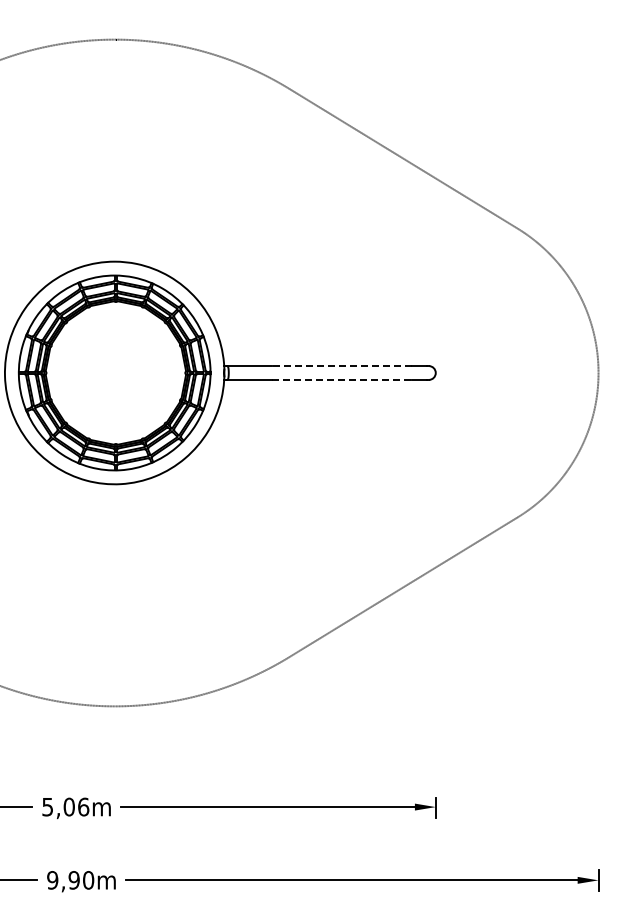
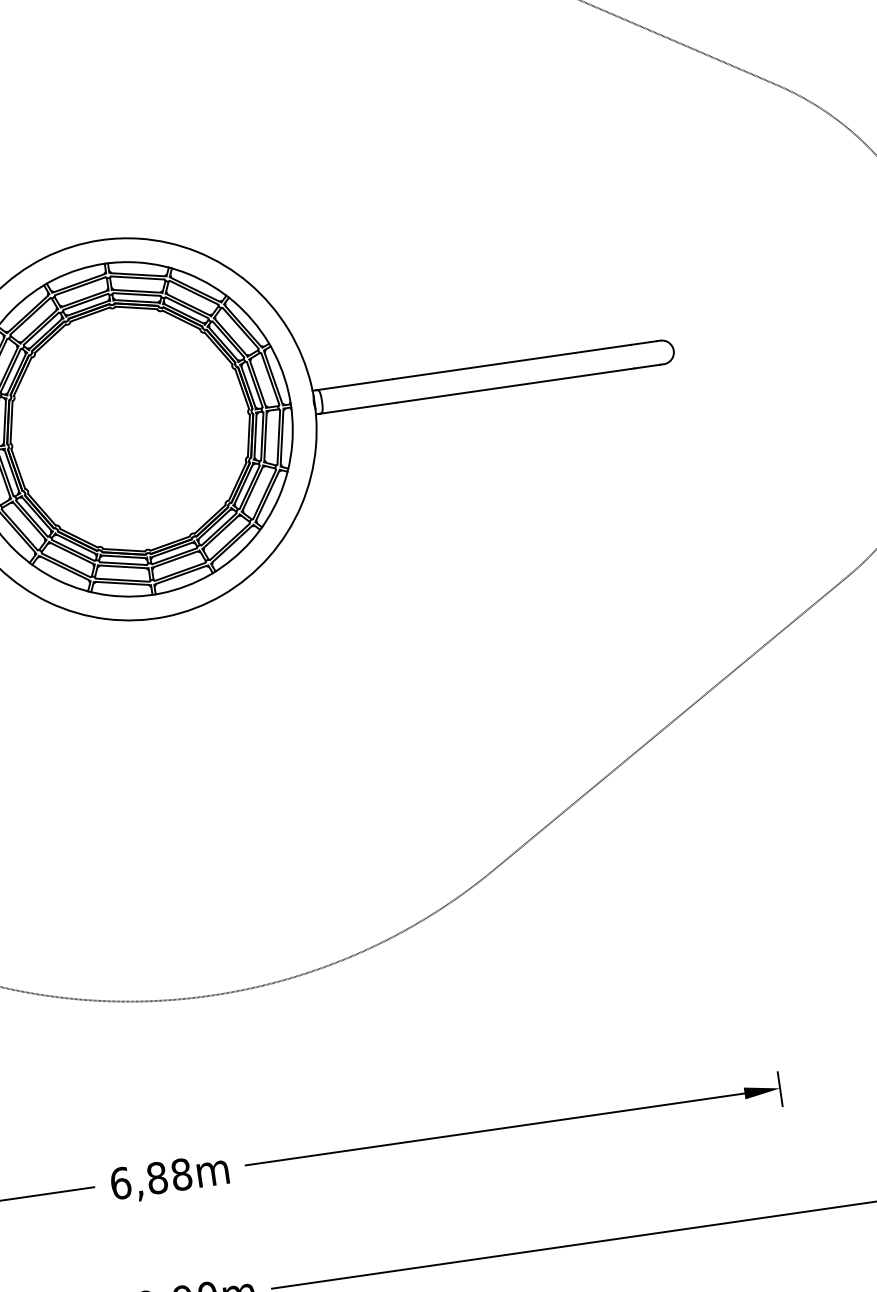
line: (341, 366) -> (511, 362), dashed -> solid
line: (341, 379) -> (515, 384), dashed -> solid
text: (65, 806) -> (150, 1178), 5,06m -> 6,88m

